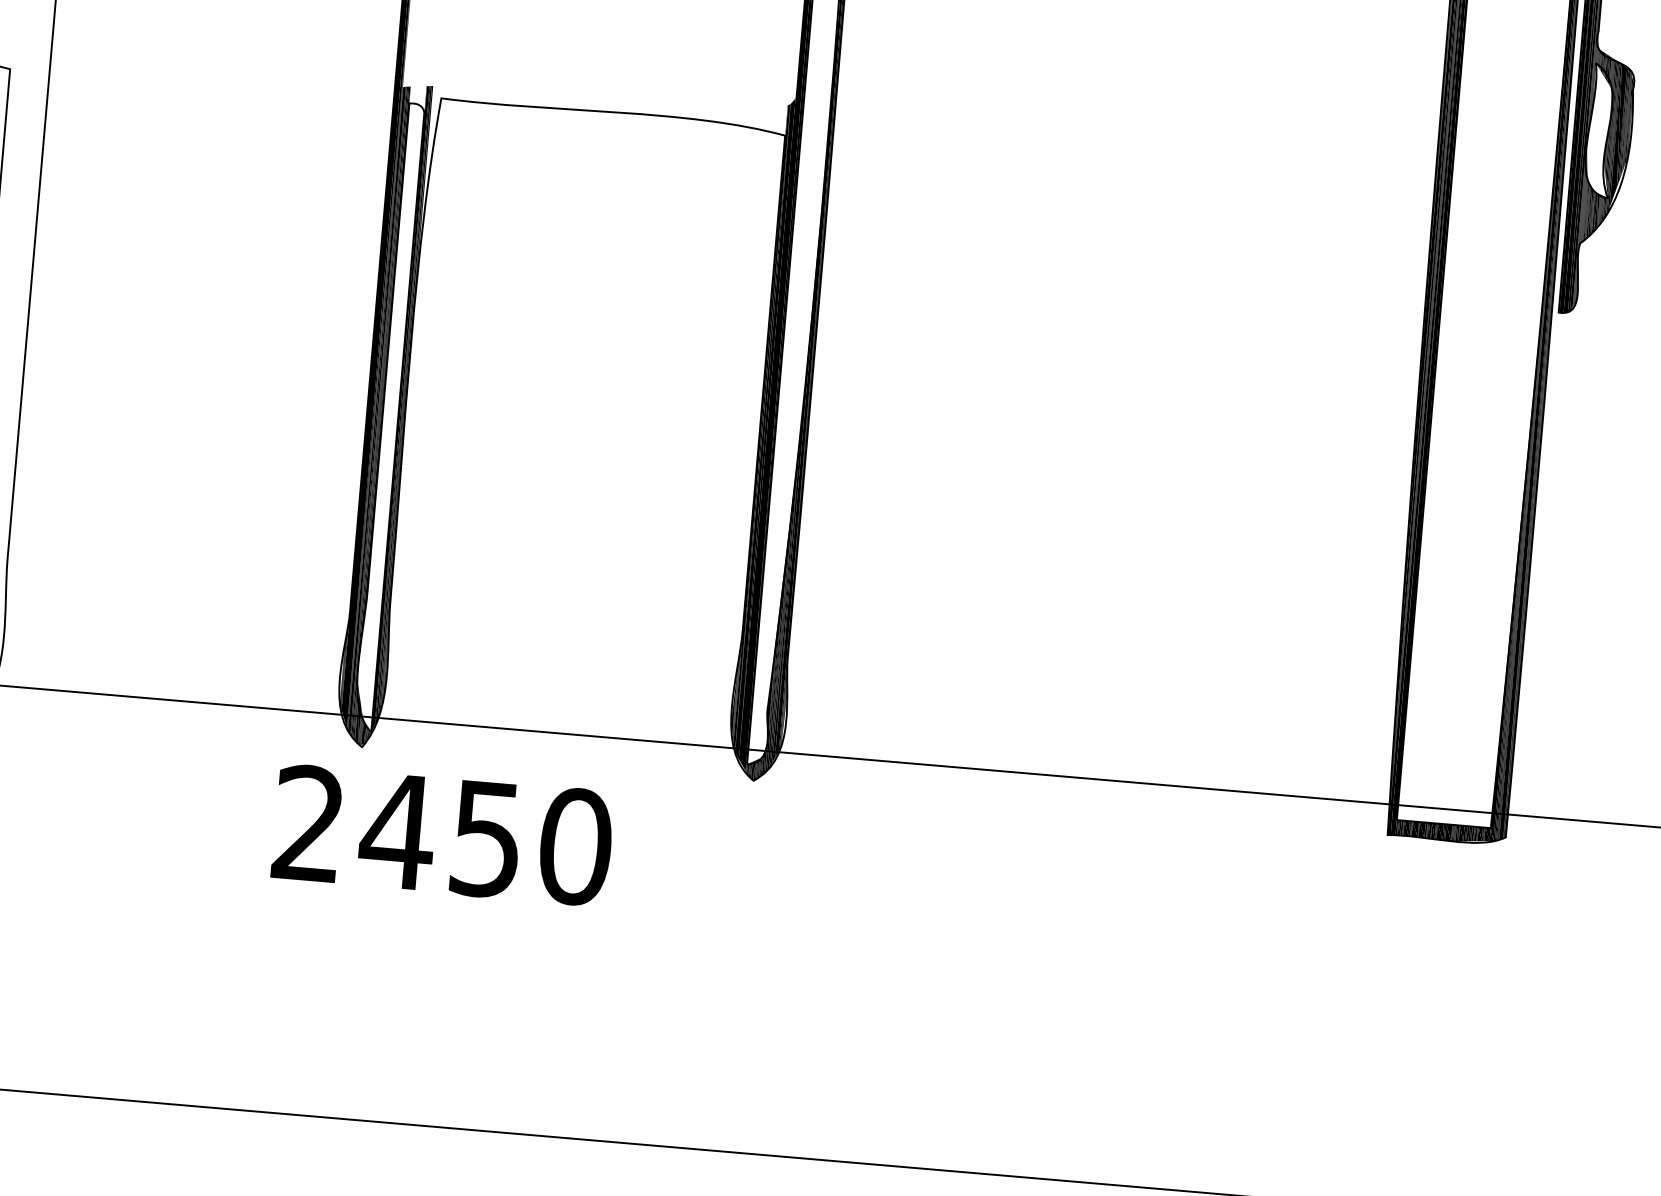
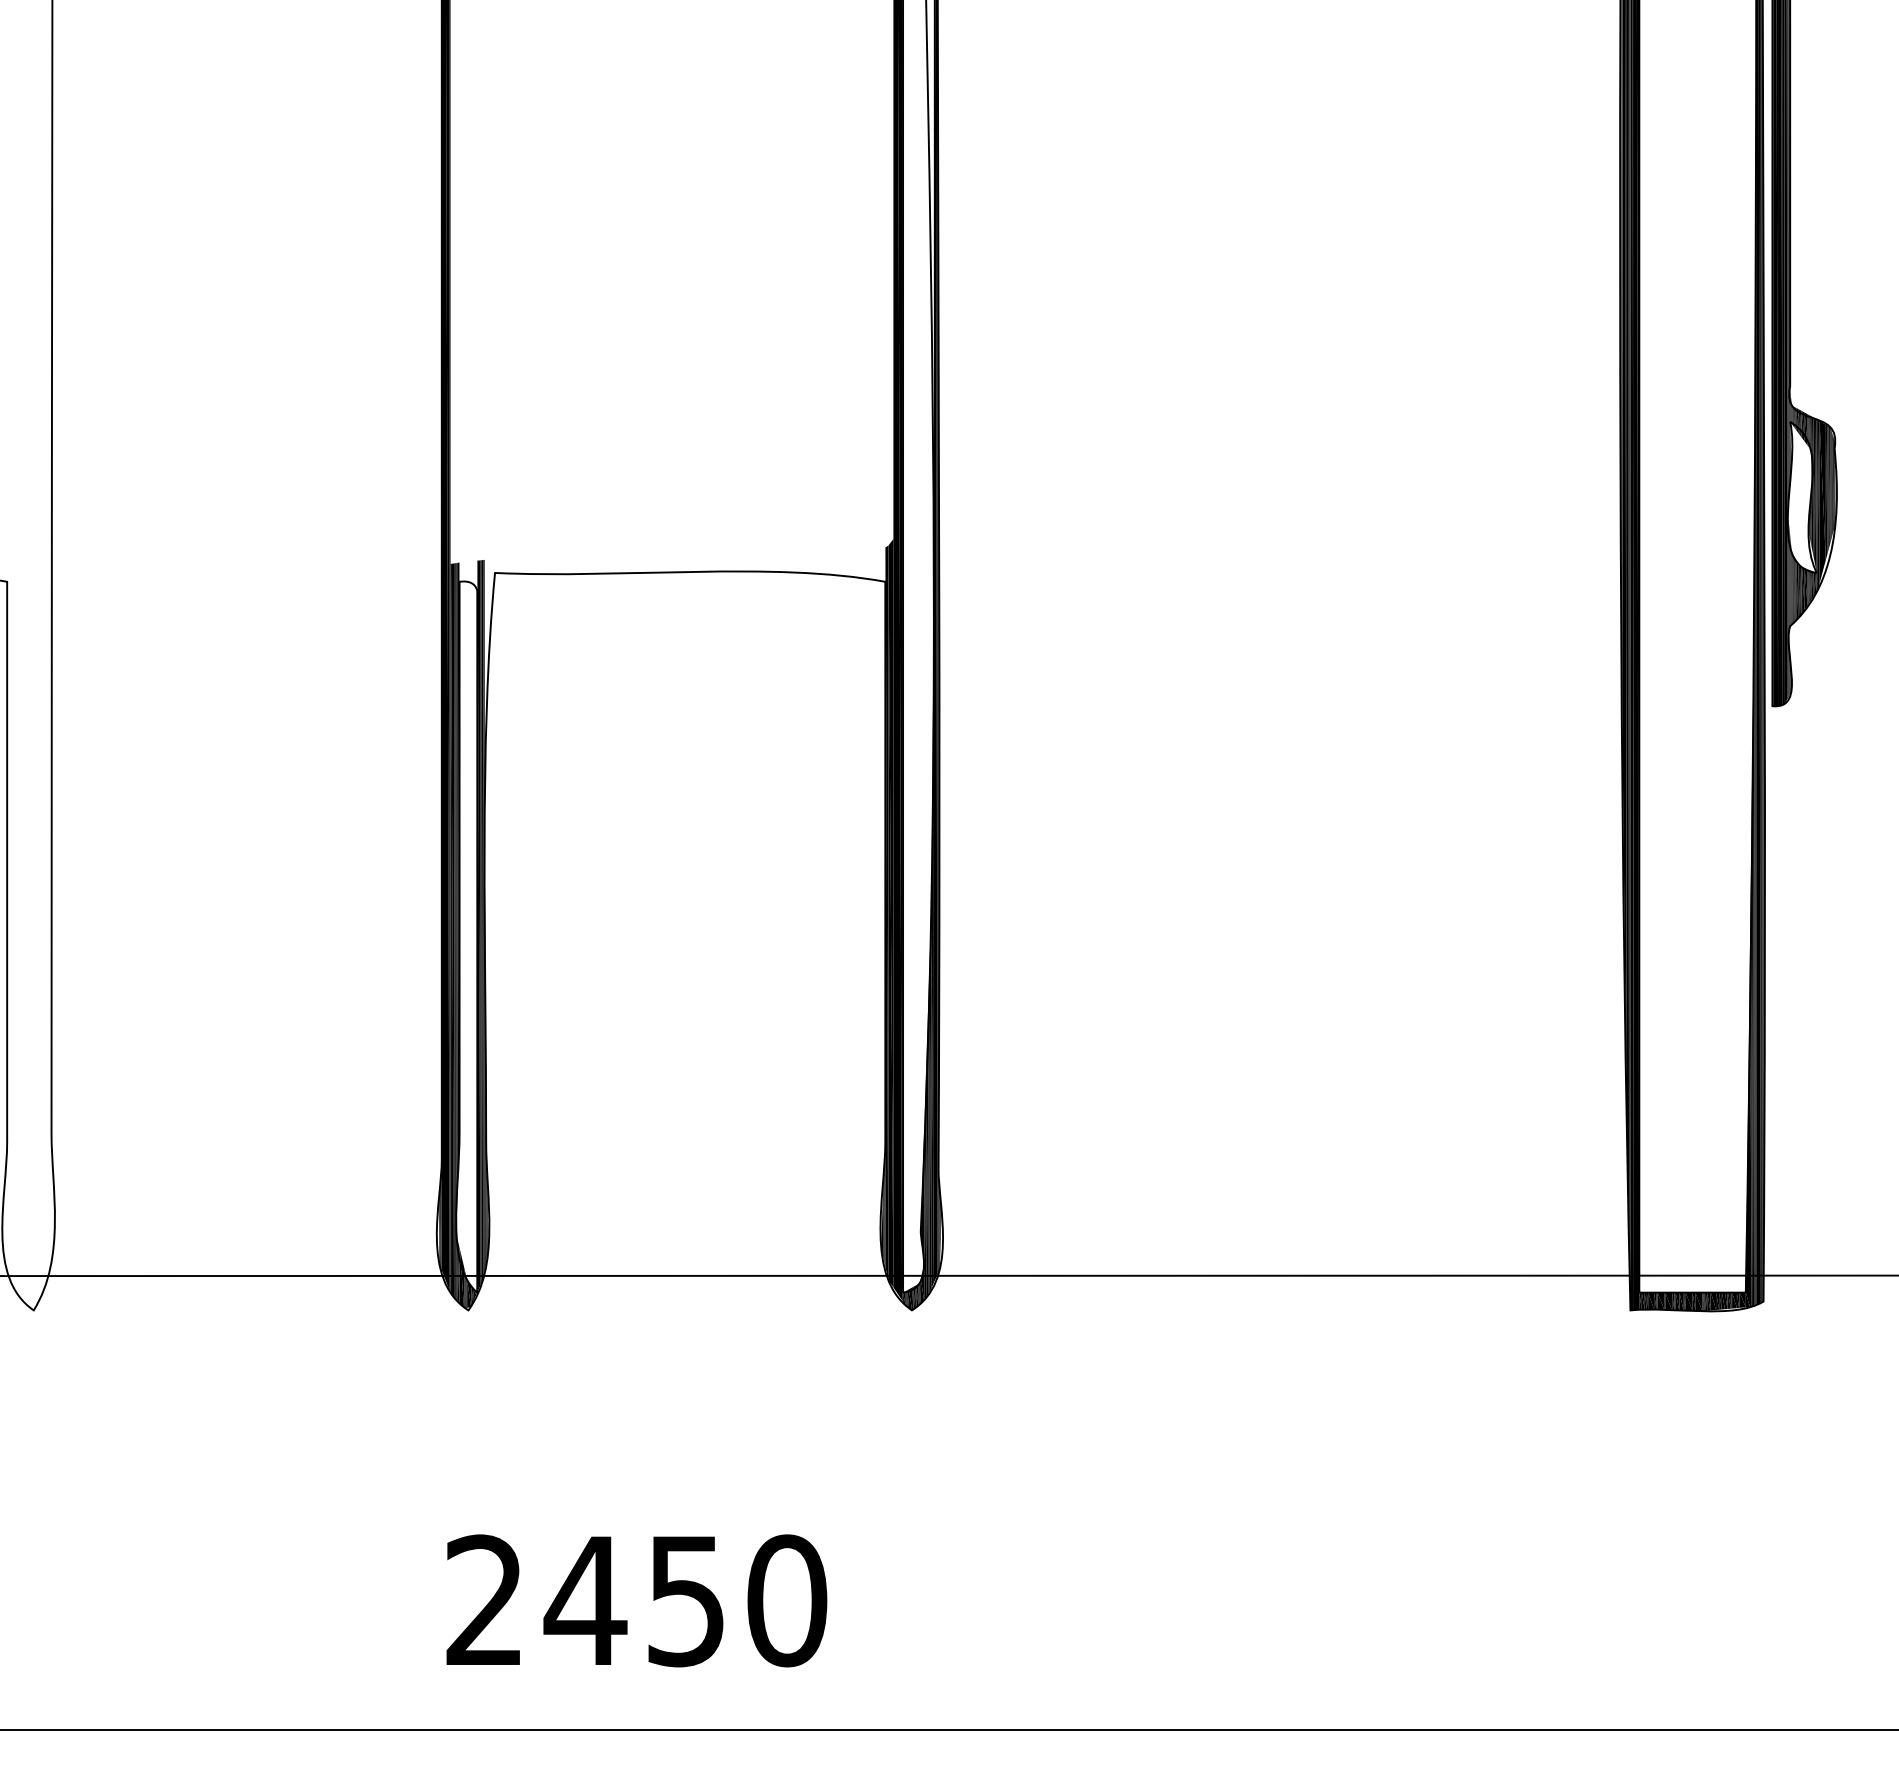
text: (442, 835) -> (636, 1600), moved

